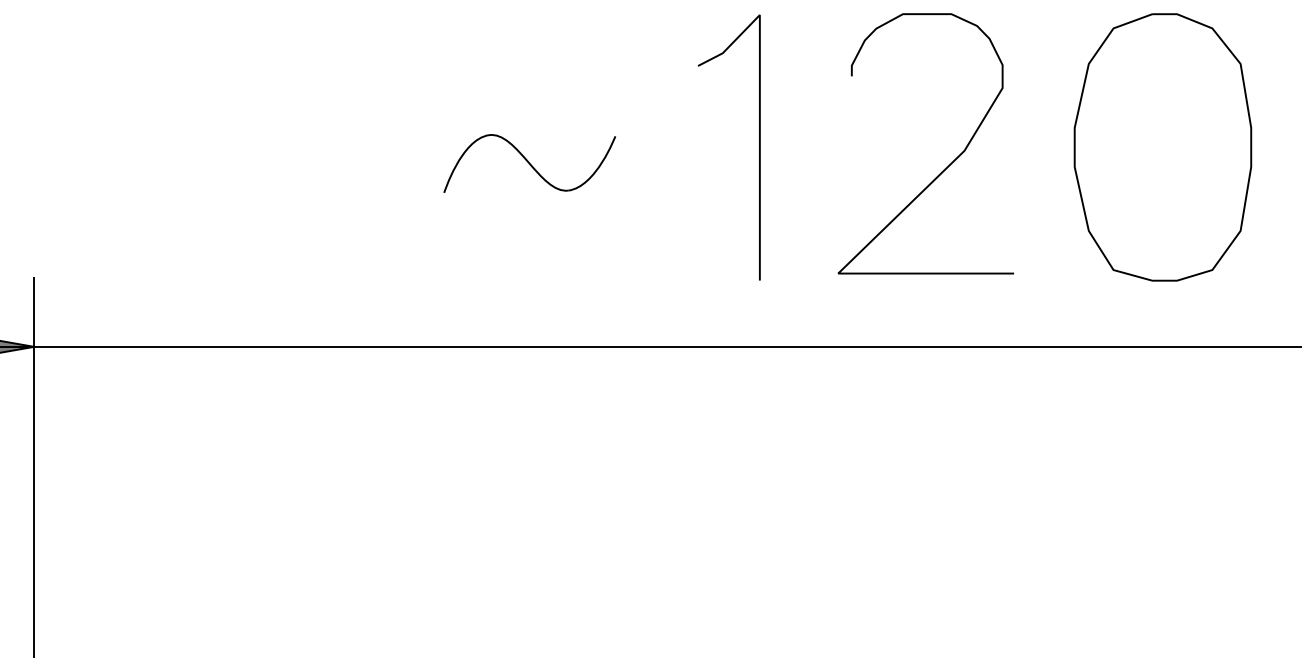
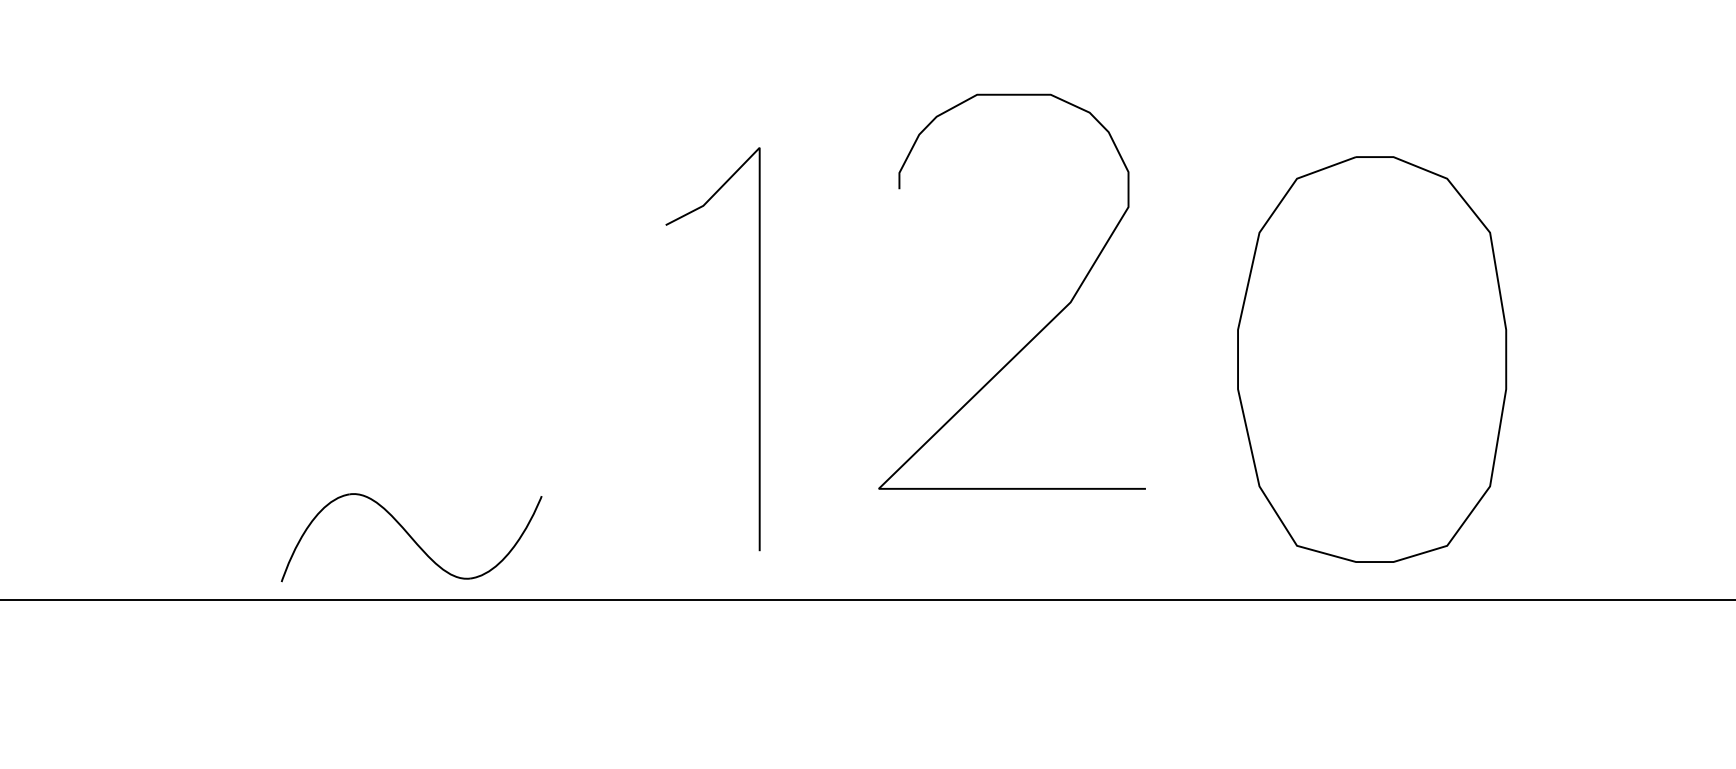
line: (759, 147) -> (759, 348), moved
part: (1162, 147) -> (1371, 359), moved
part: (529, 163) -> (411, 537), moved

